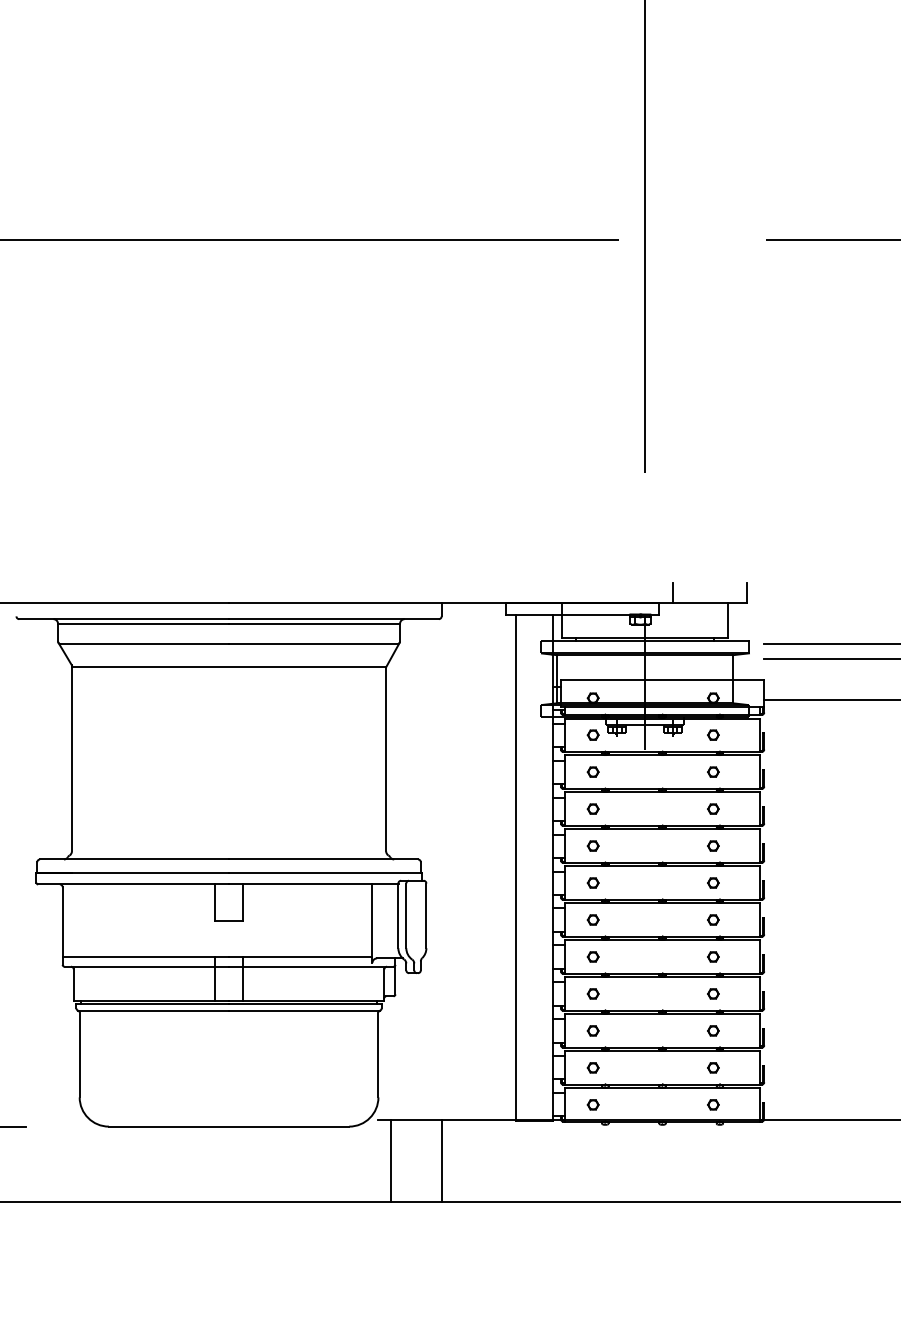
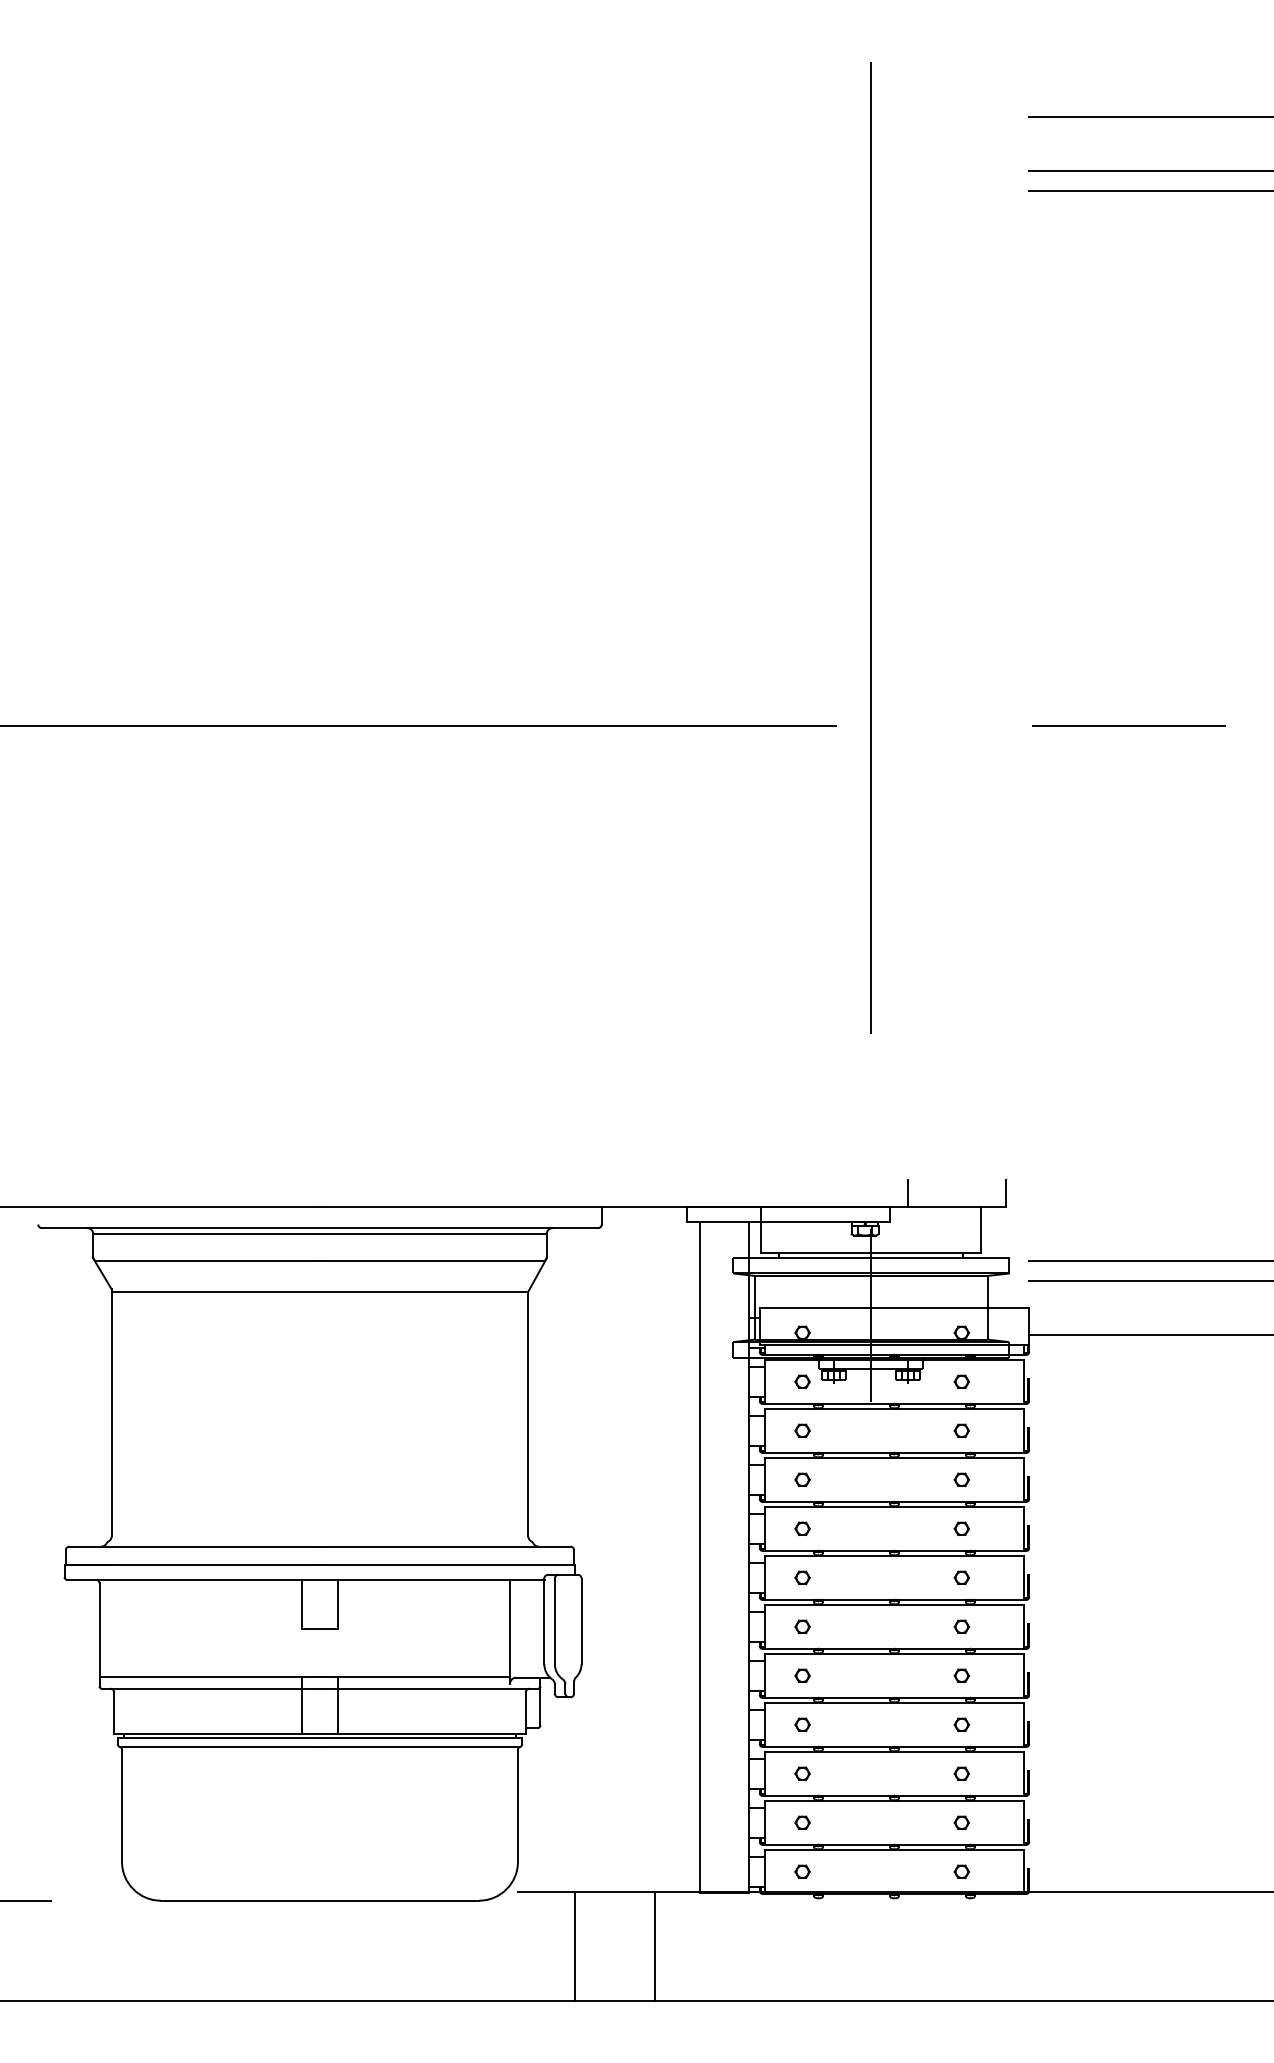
line: (390, 1161) -> (575, 1946), moved
line: (442, 1161) -> (654, 1946), moved

